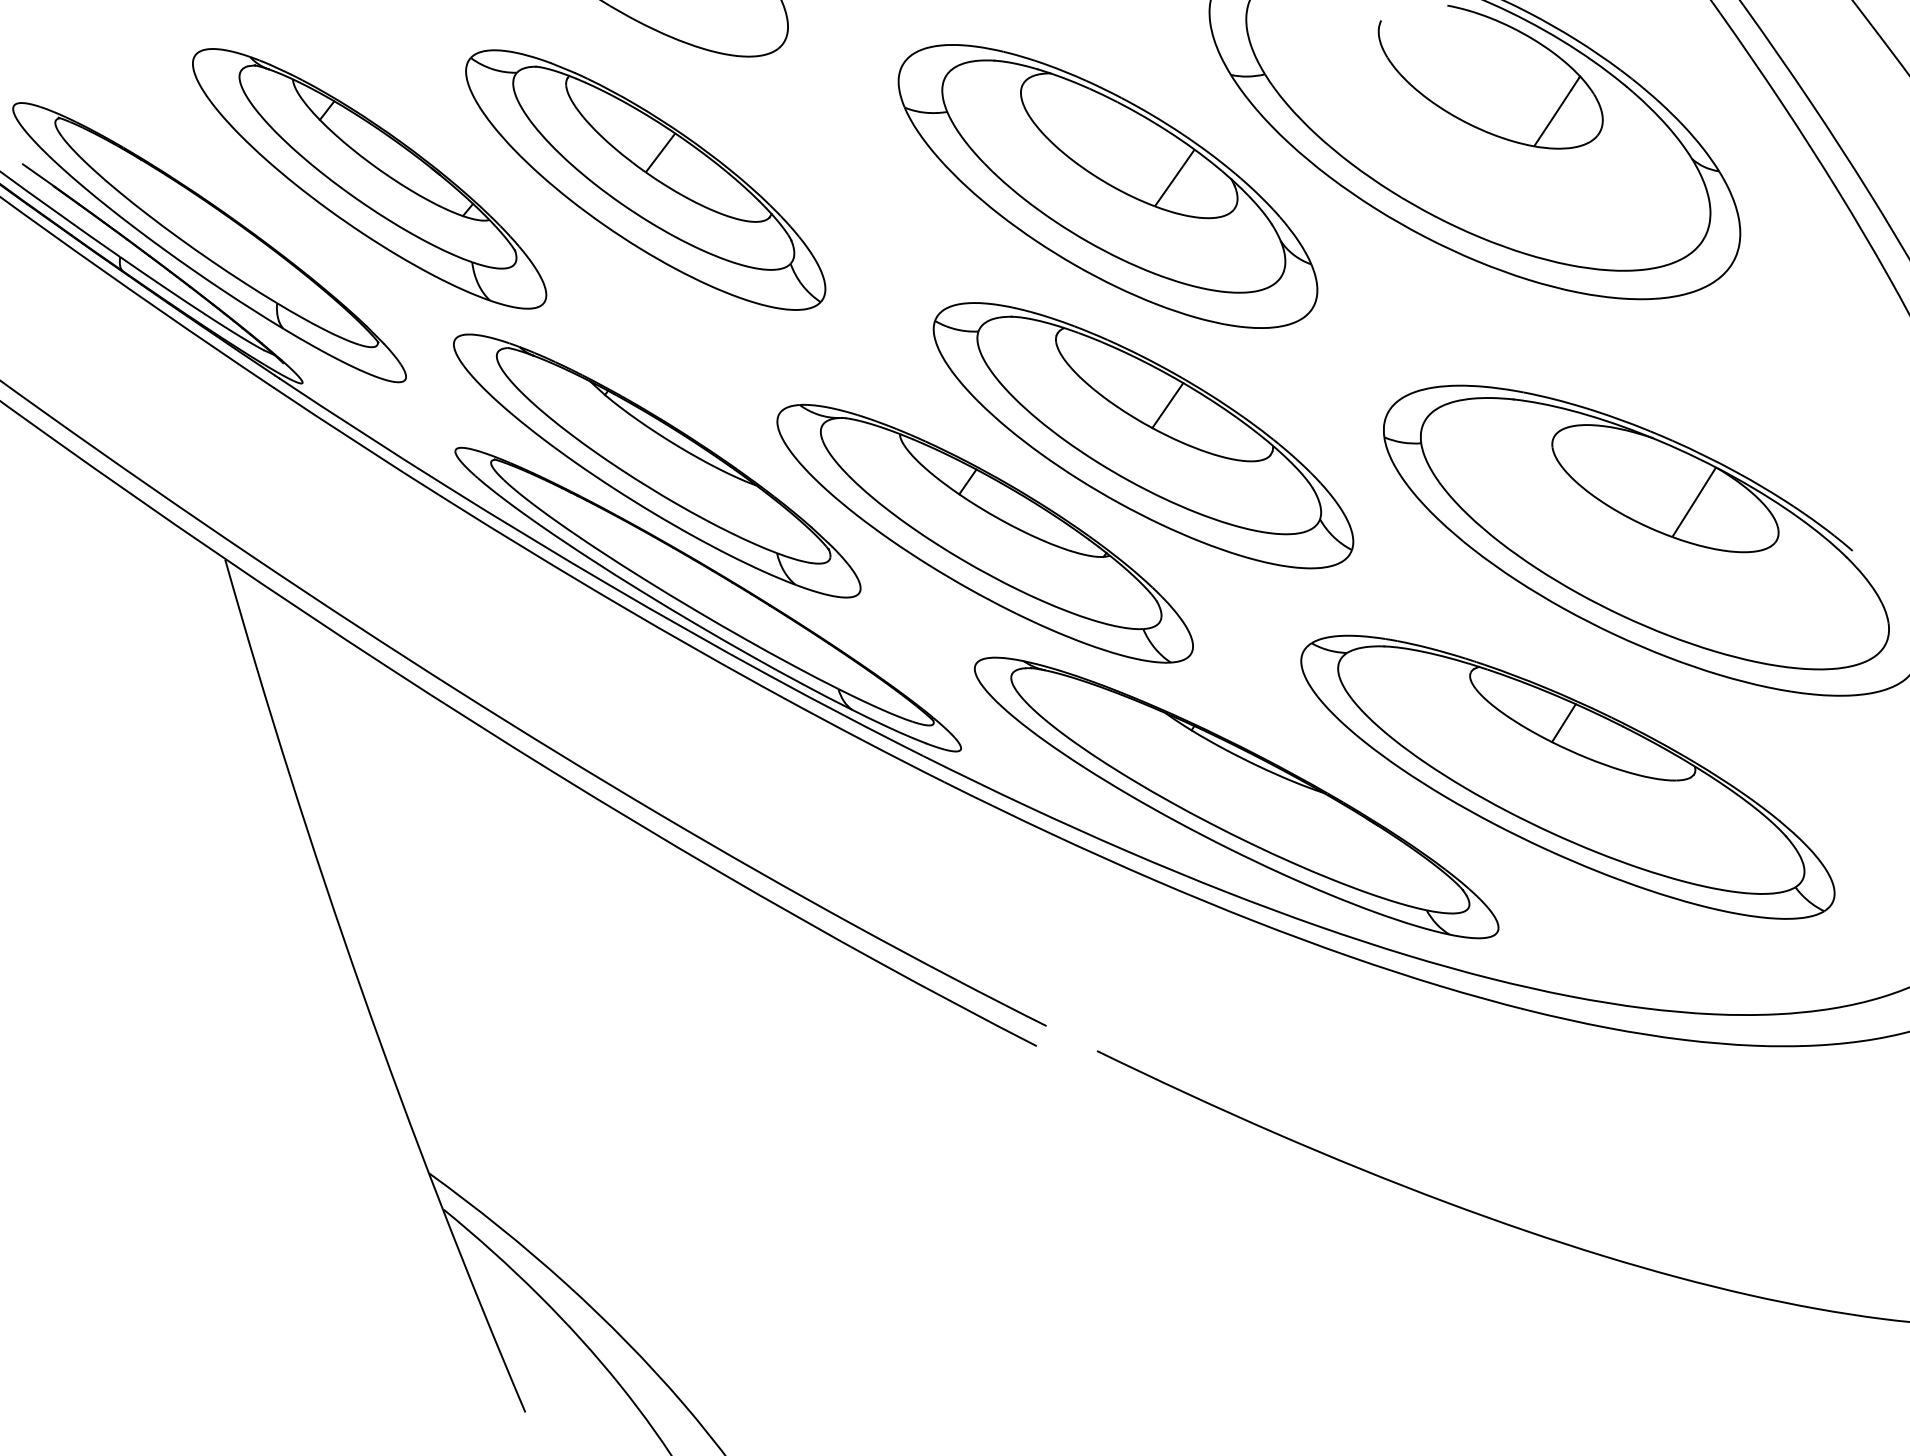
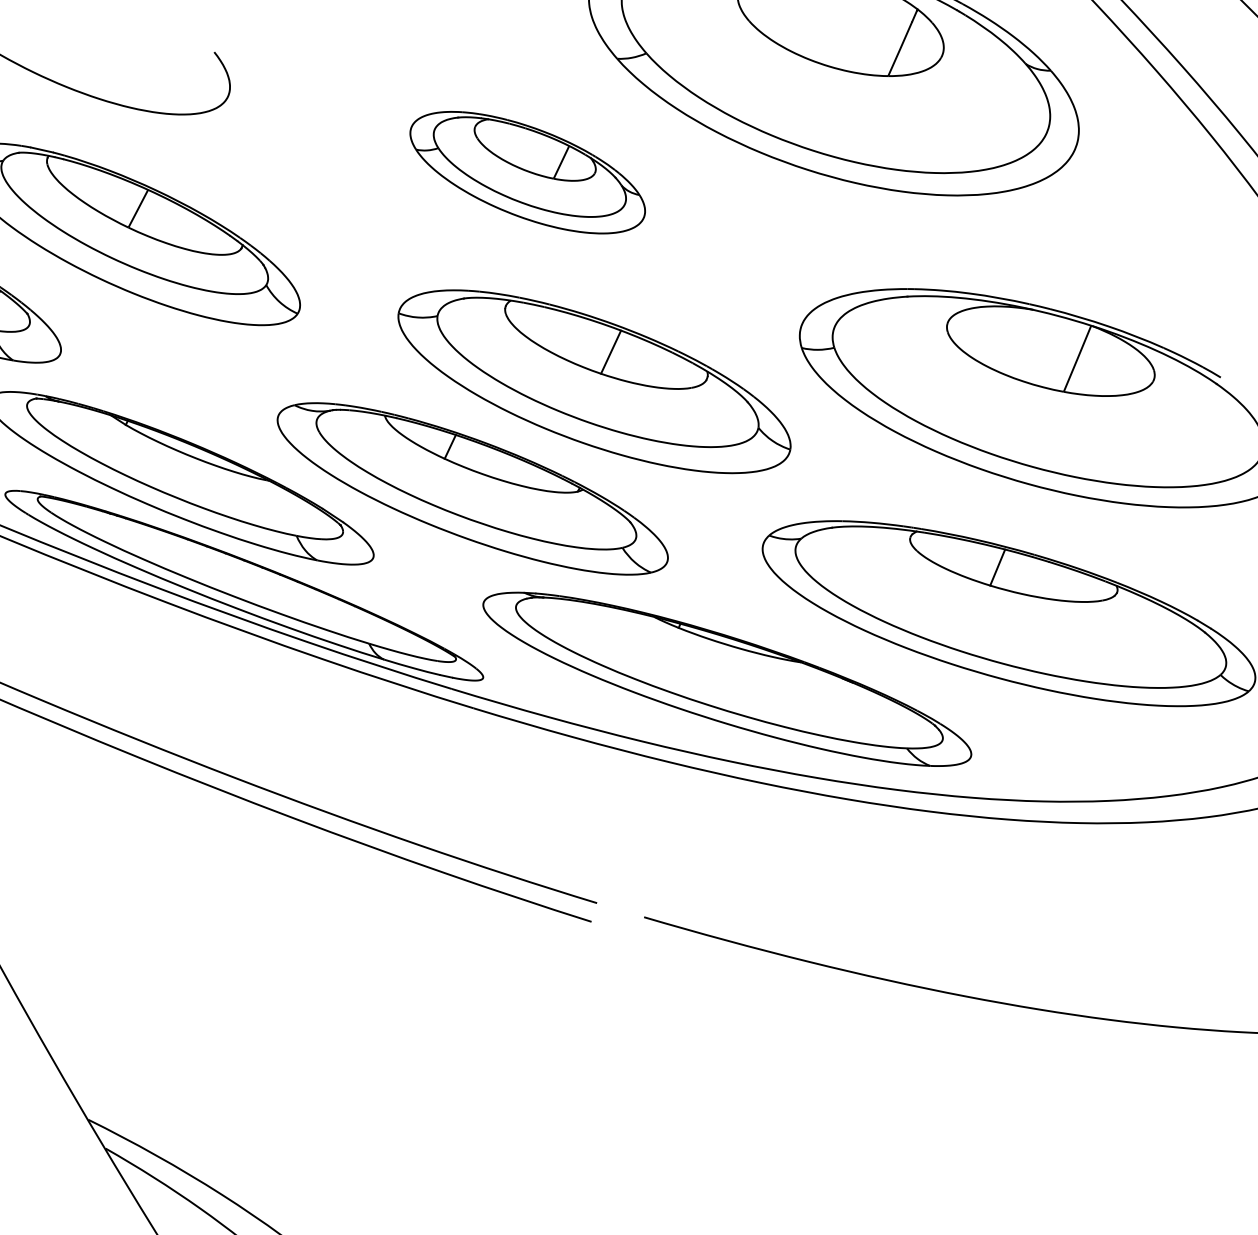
part: (1107, 186) -> (527, 172), size x0.6

